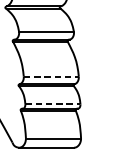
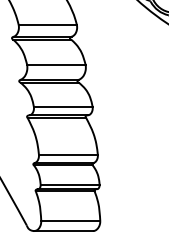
line: (51, 76) -> (68, 154), dashed -> solid
line: (53, 104) -> (70, 184), dashed -> solid

